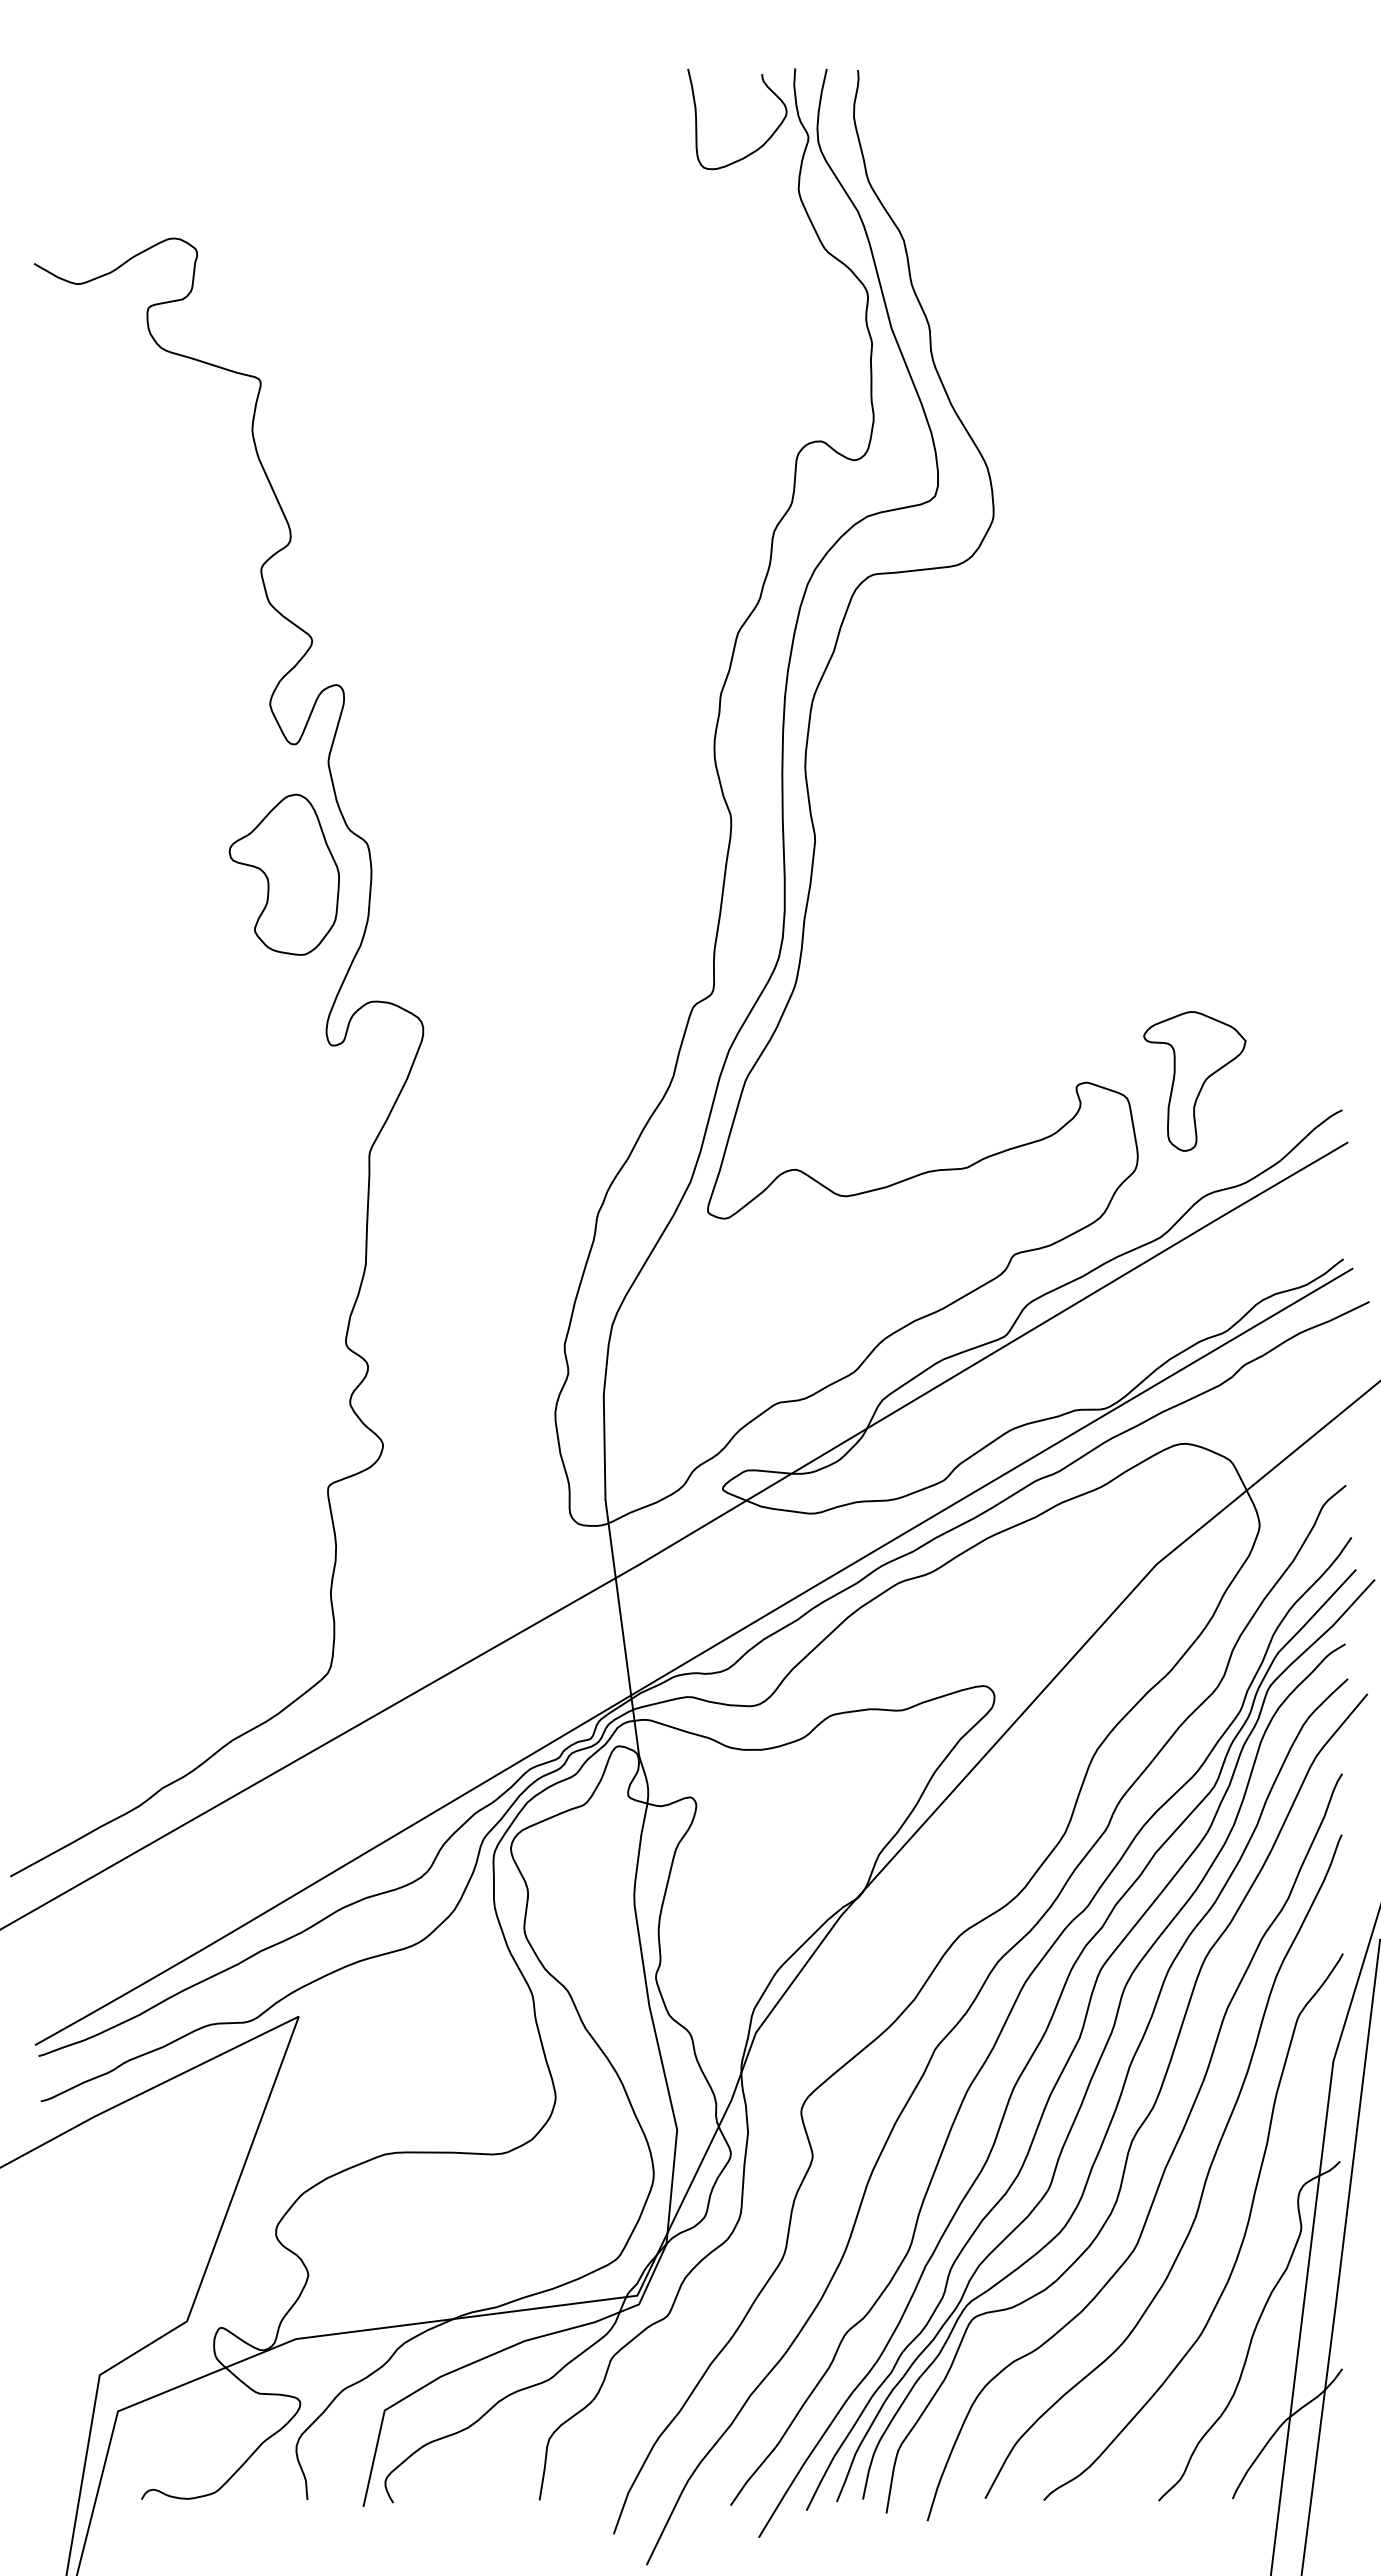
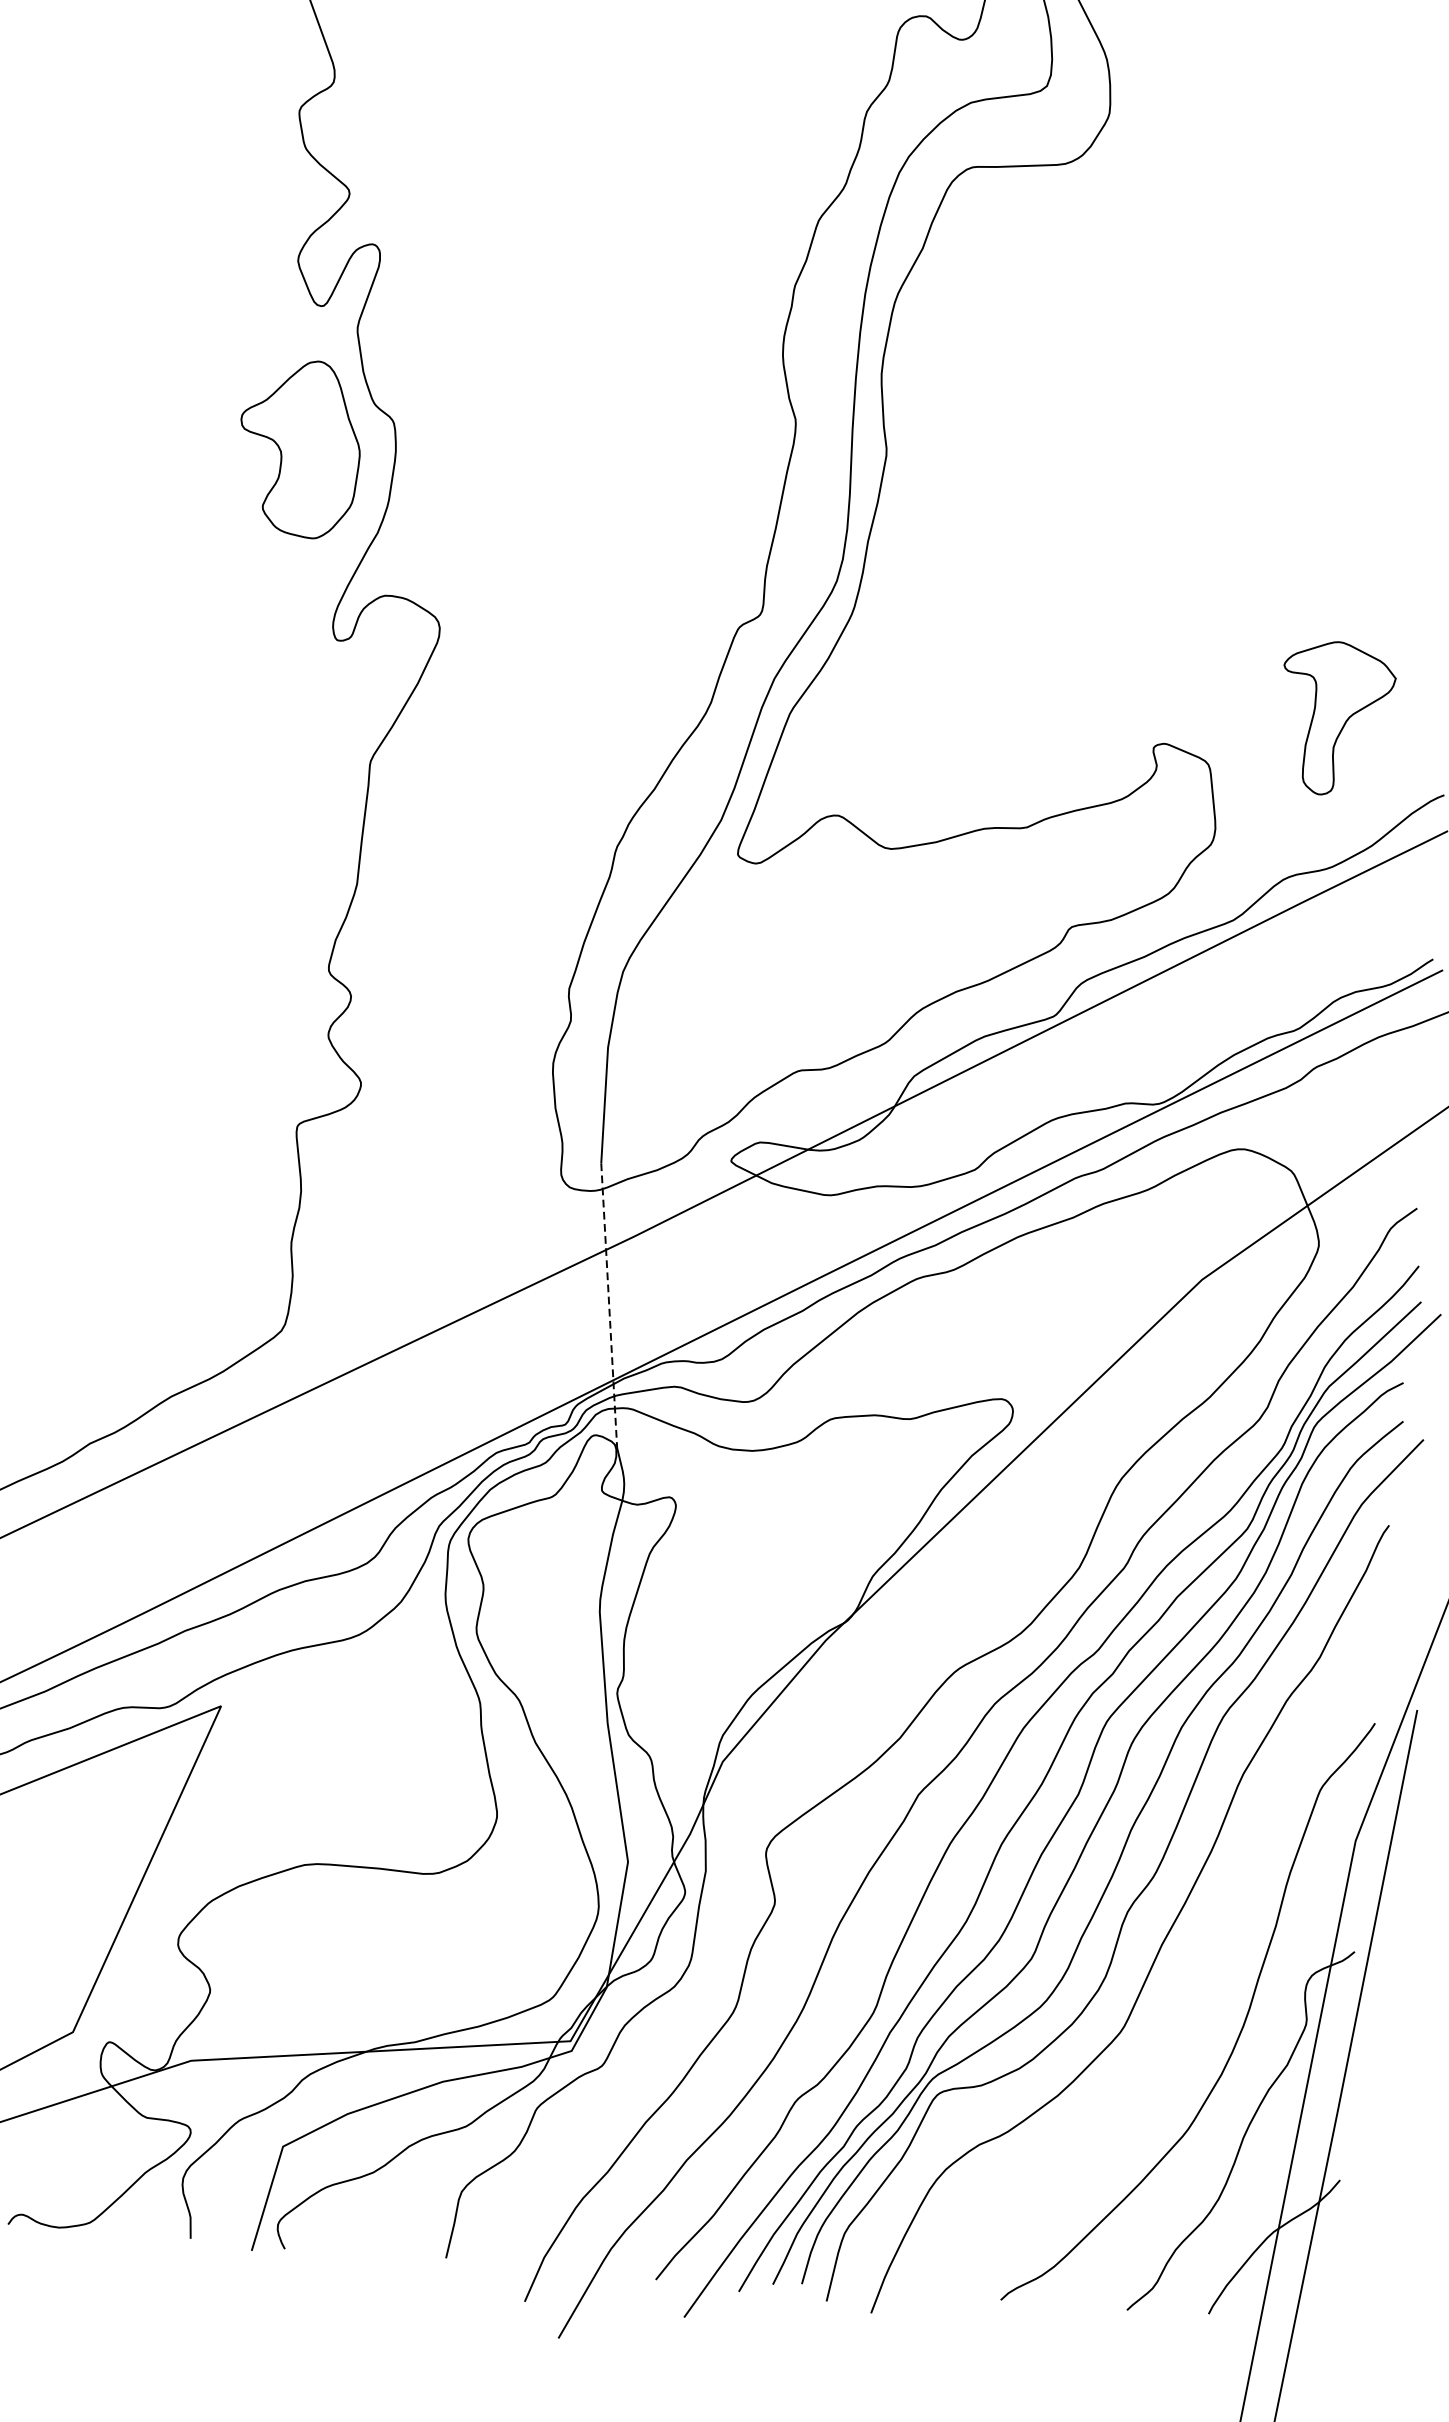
part: (1194, 1081) -> (1336, 718), moved
line: (622, 1628) -> (609, 1305), solid -> dashed
curve: (1204, 2181) -> (1203, 1962), removed

